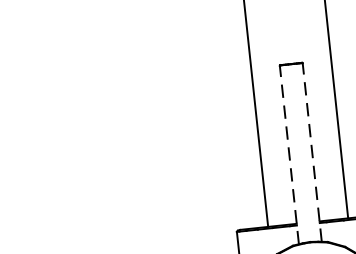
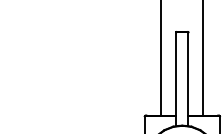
line: (312, 152) -> (188, 79), dashed -> solid
line: (289, 155) -> (176, 79), dashed -> solid

